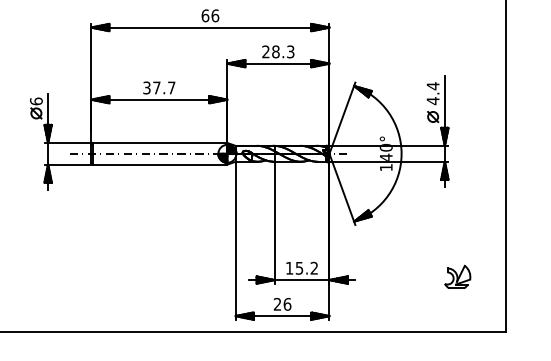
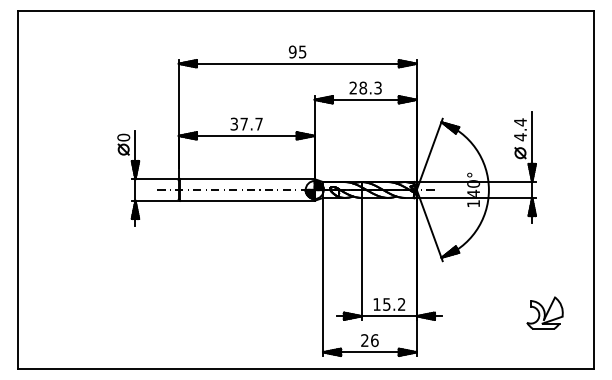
text: (210, 15) -> (297, 51), 66 -> 95
text: (36, 101) -> (123, 137), 6 -> 0
part: (457, 277) -> (544, 313), size x1.4

